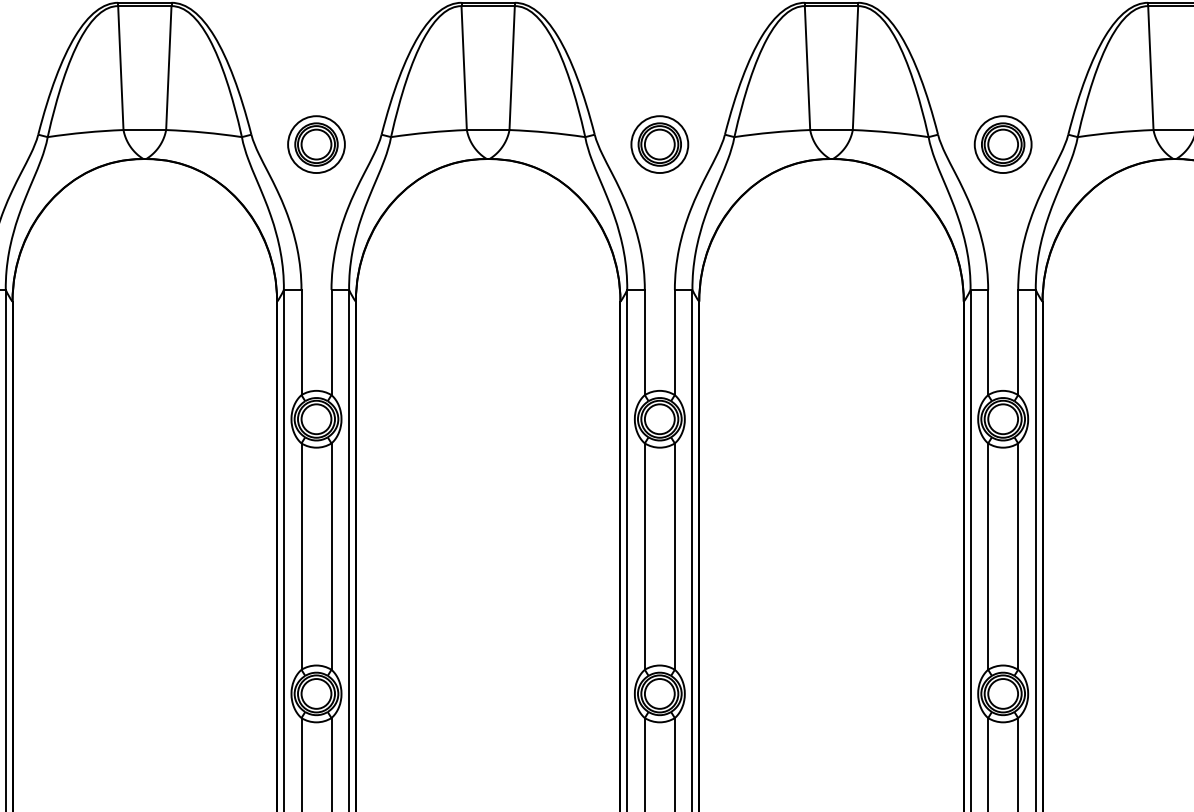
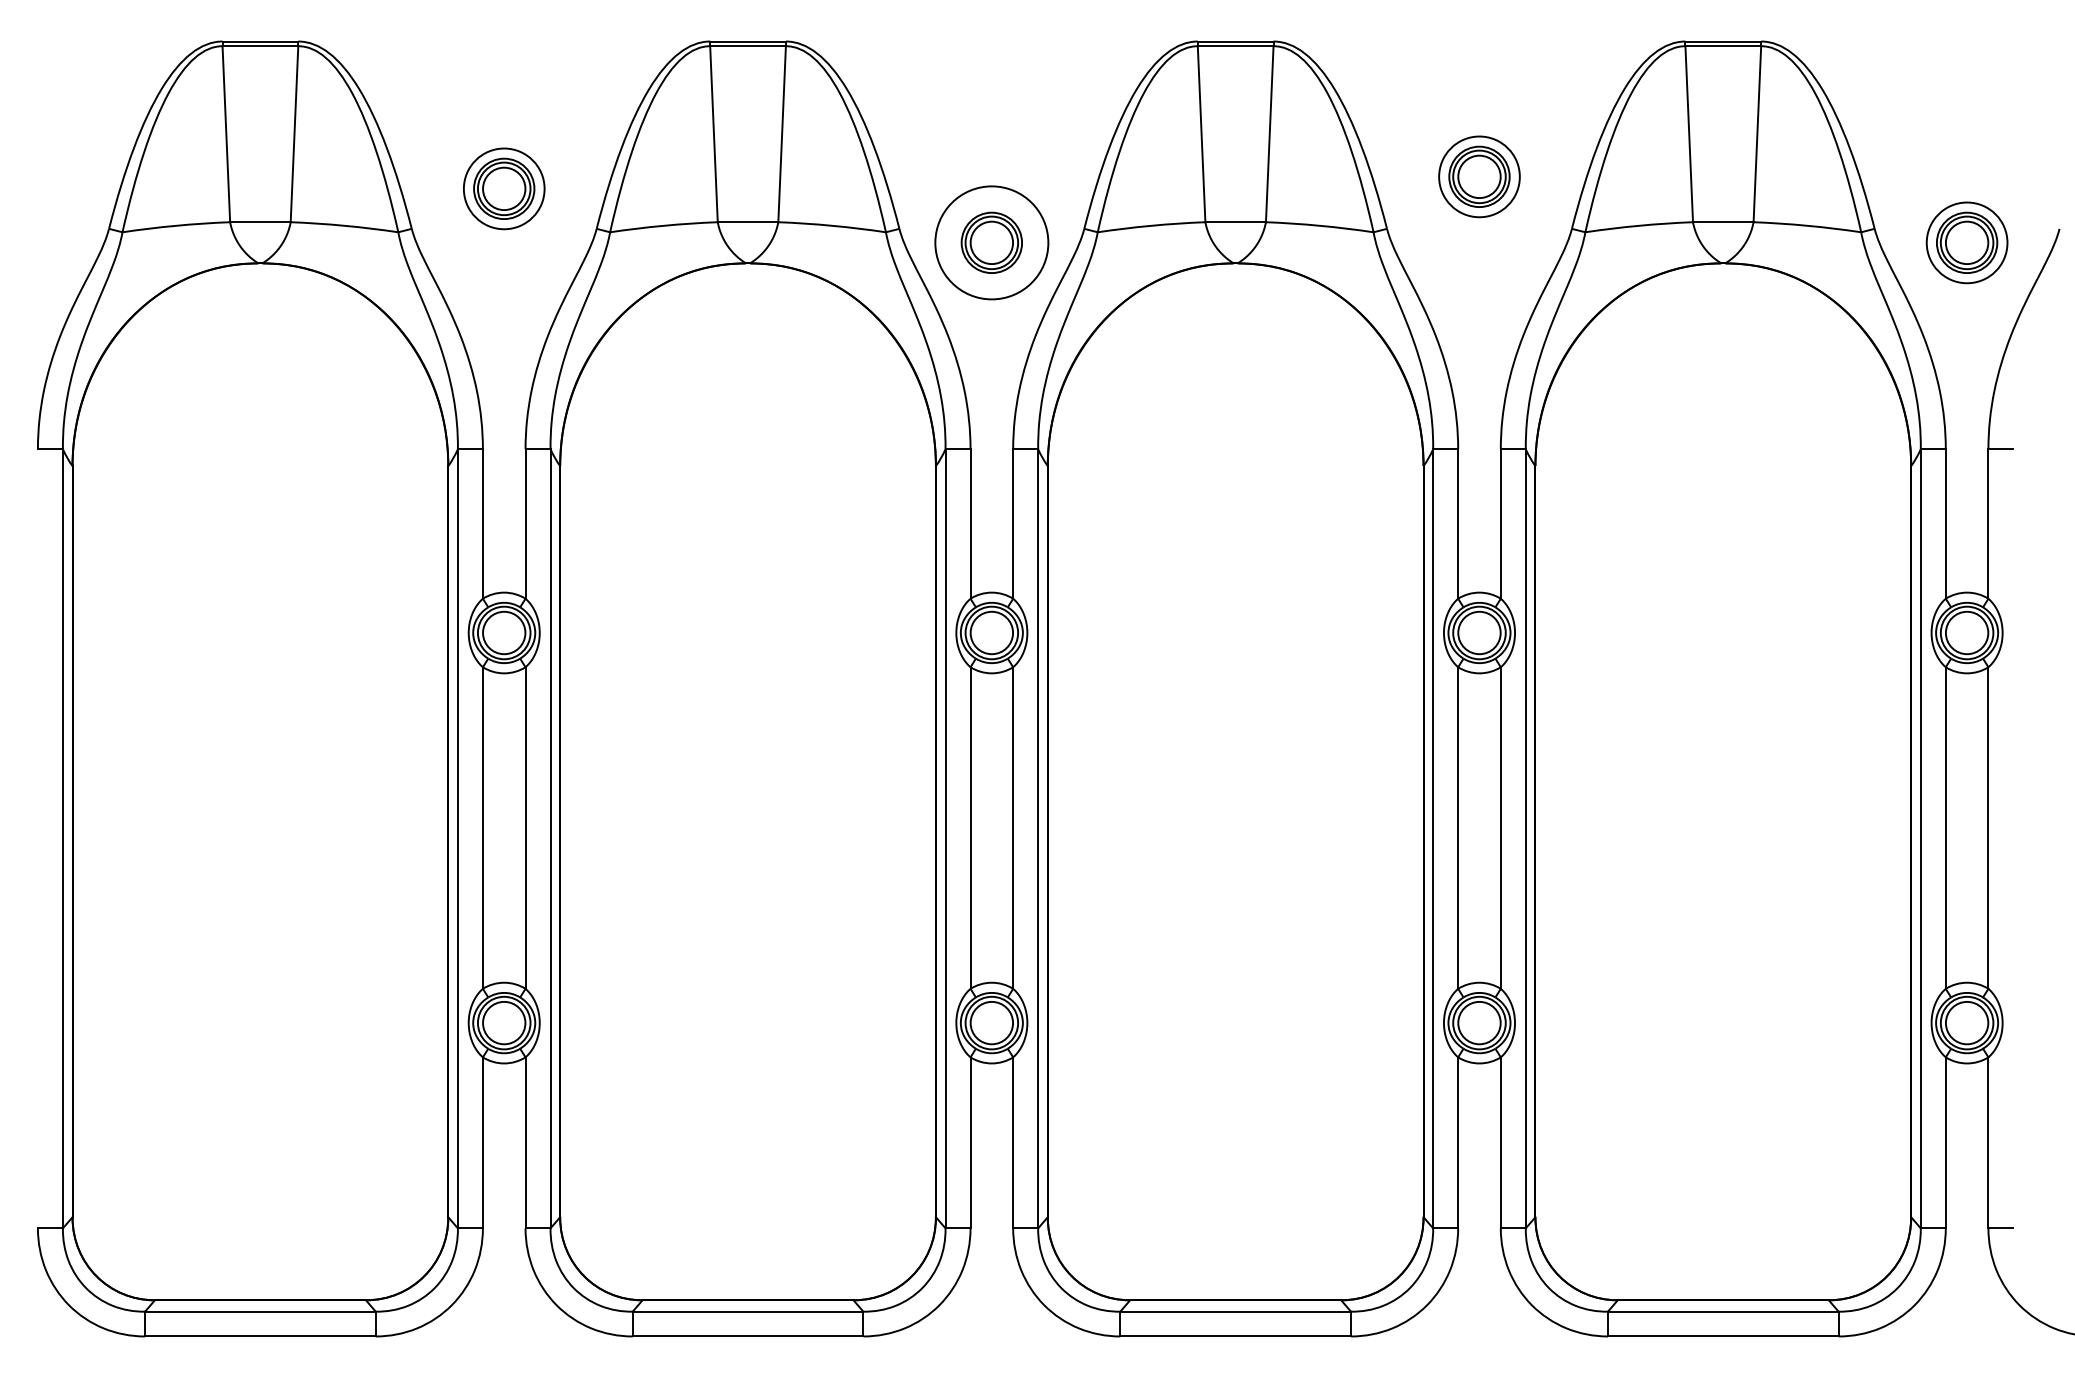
part: (316, 144) -> (504, 188), moved
circle: (659, 144) -> (991, 242), size x1.4
part: (1003, 144) -> (1479, 176), moved

